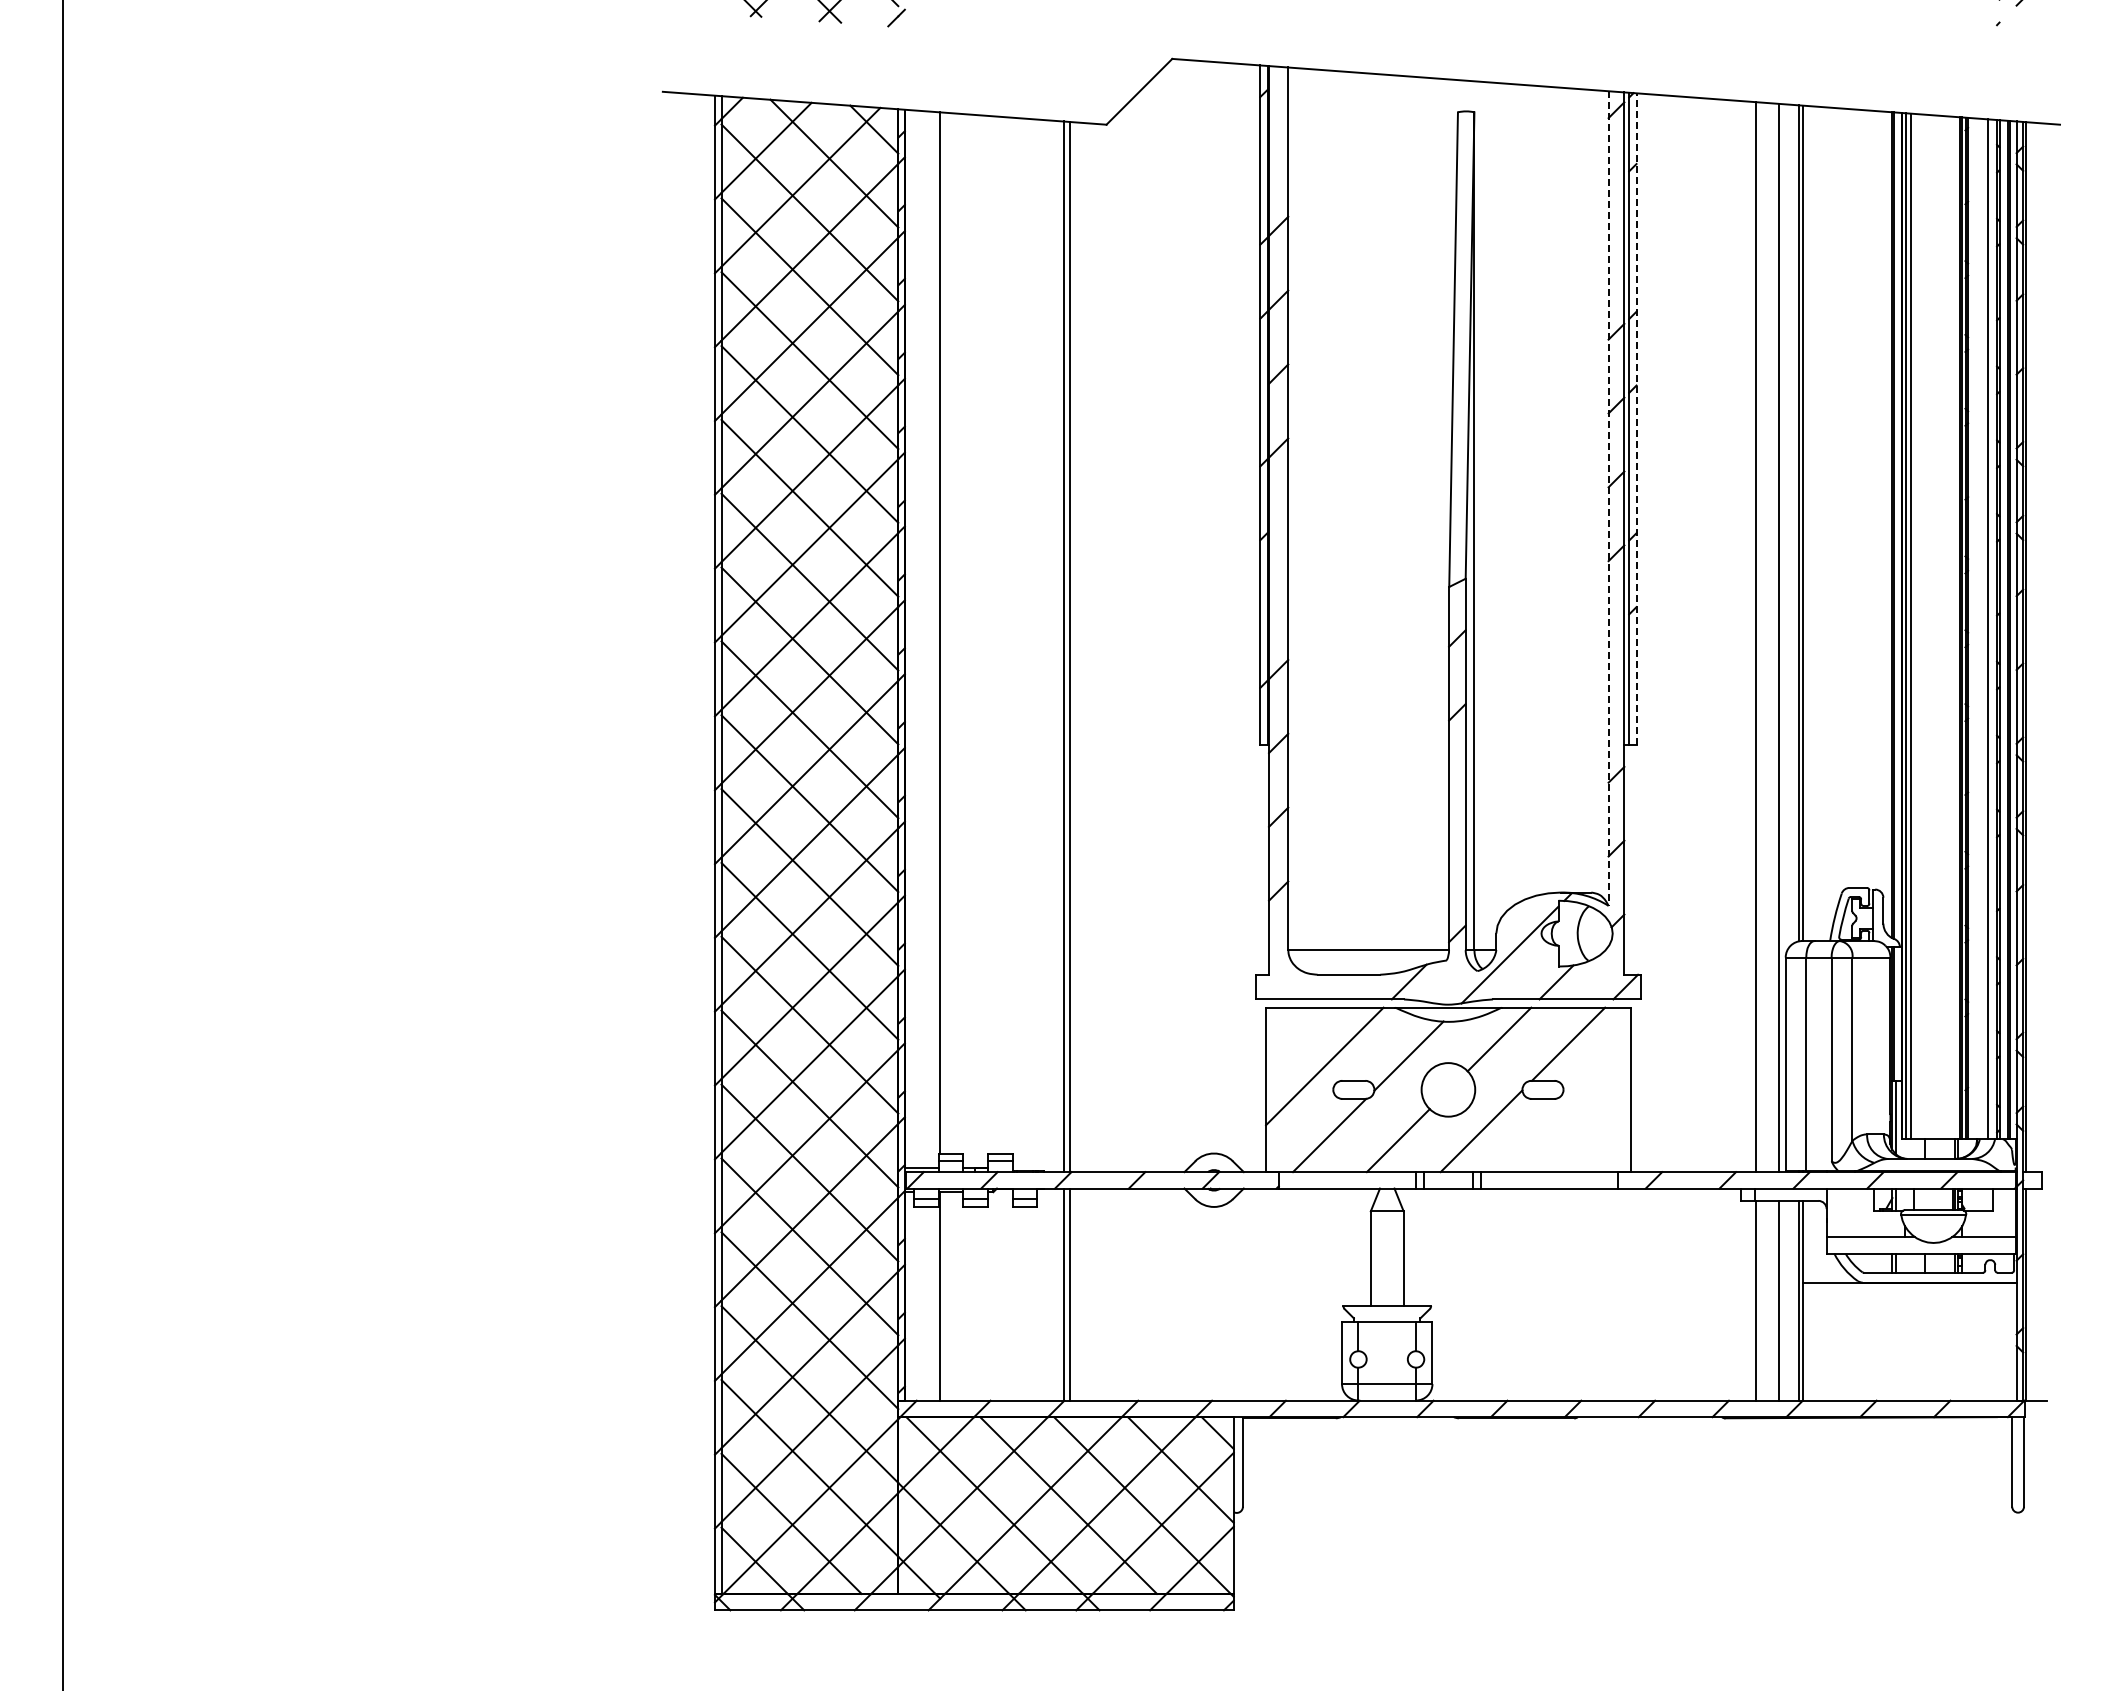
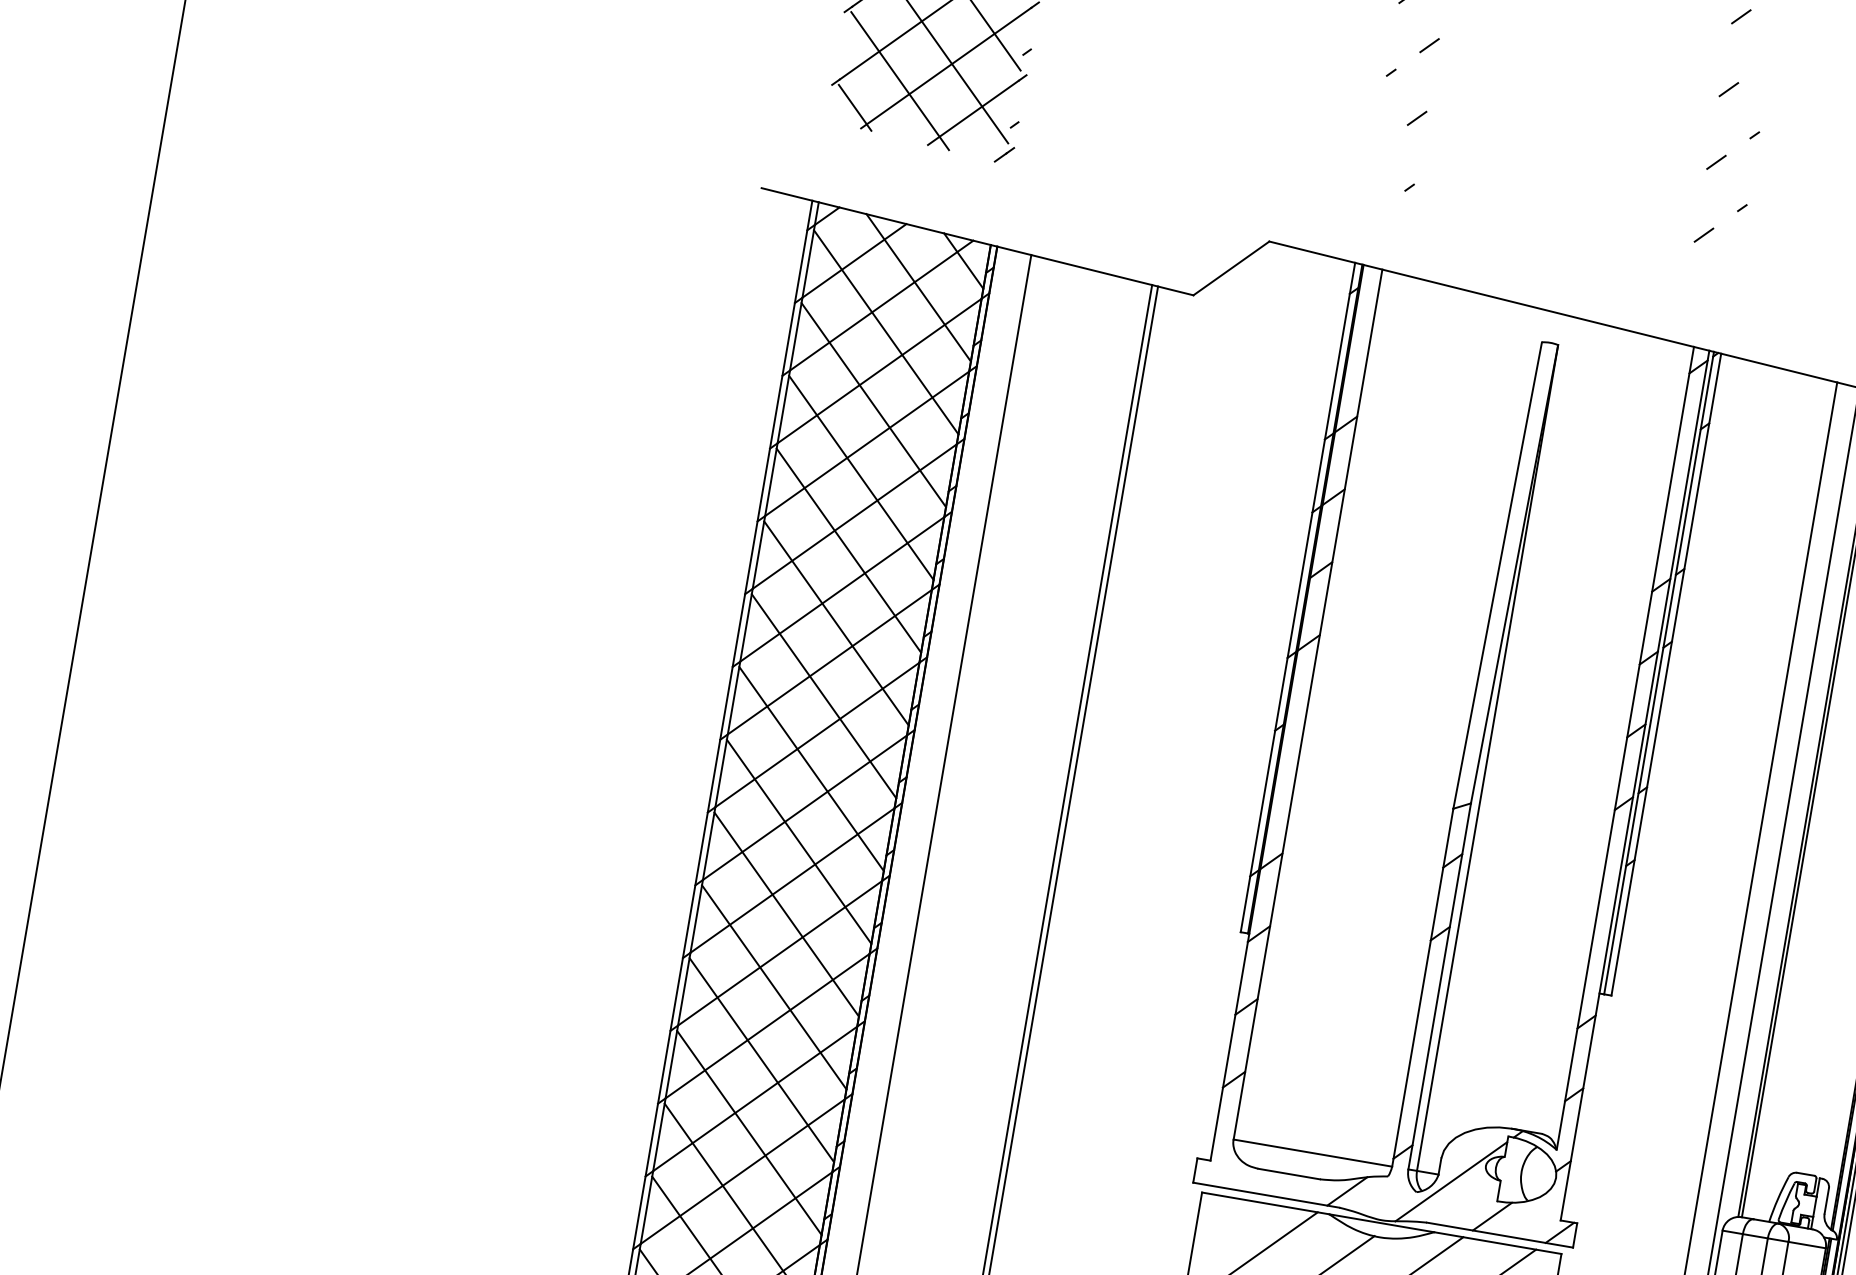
line: (1636, 418) -> (1666, 674), dashed -> solid
line: (1608, 499) -> (1625, 749), dashed -> solid

